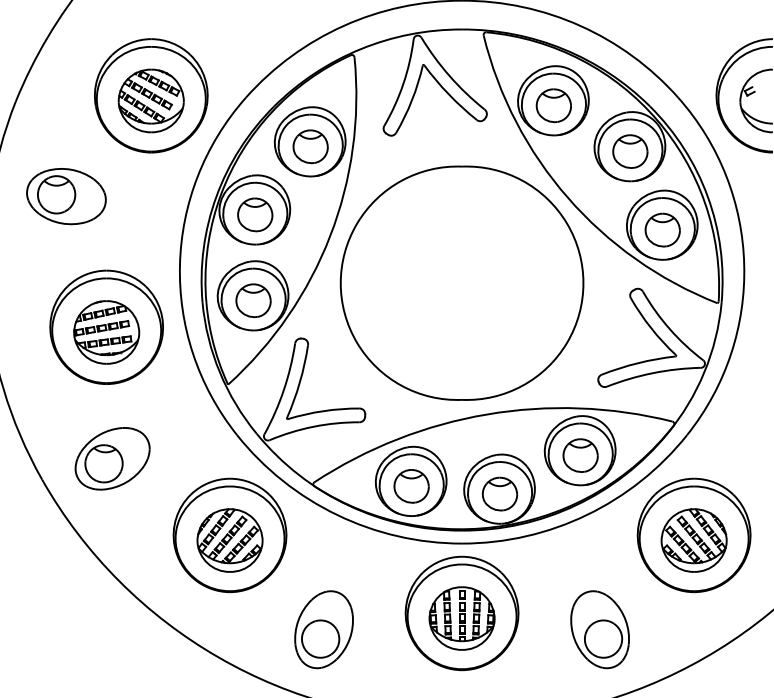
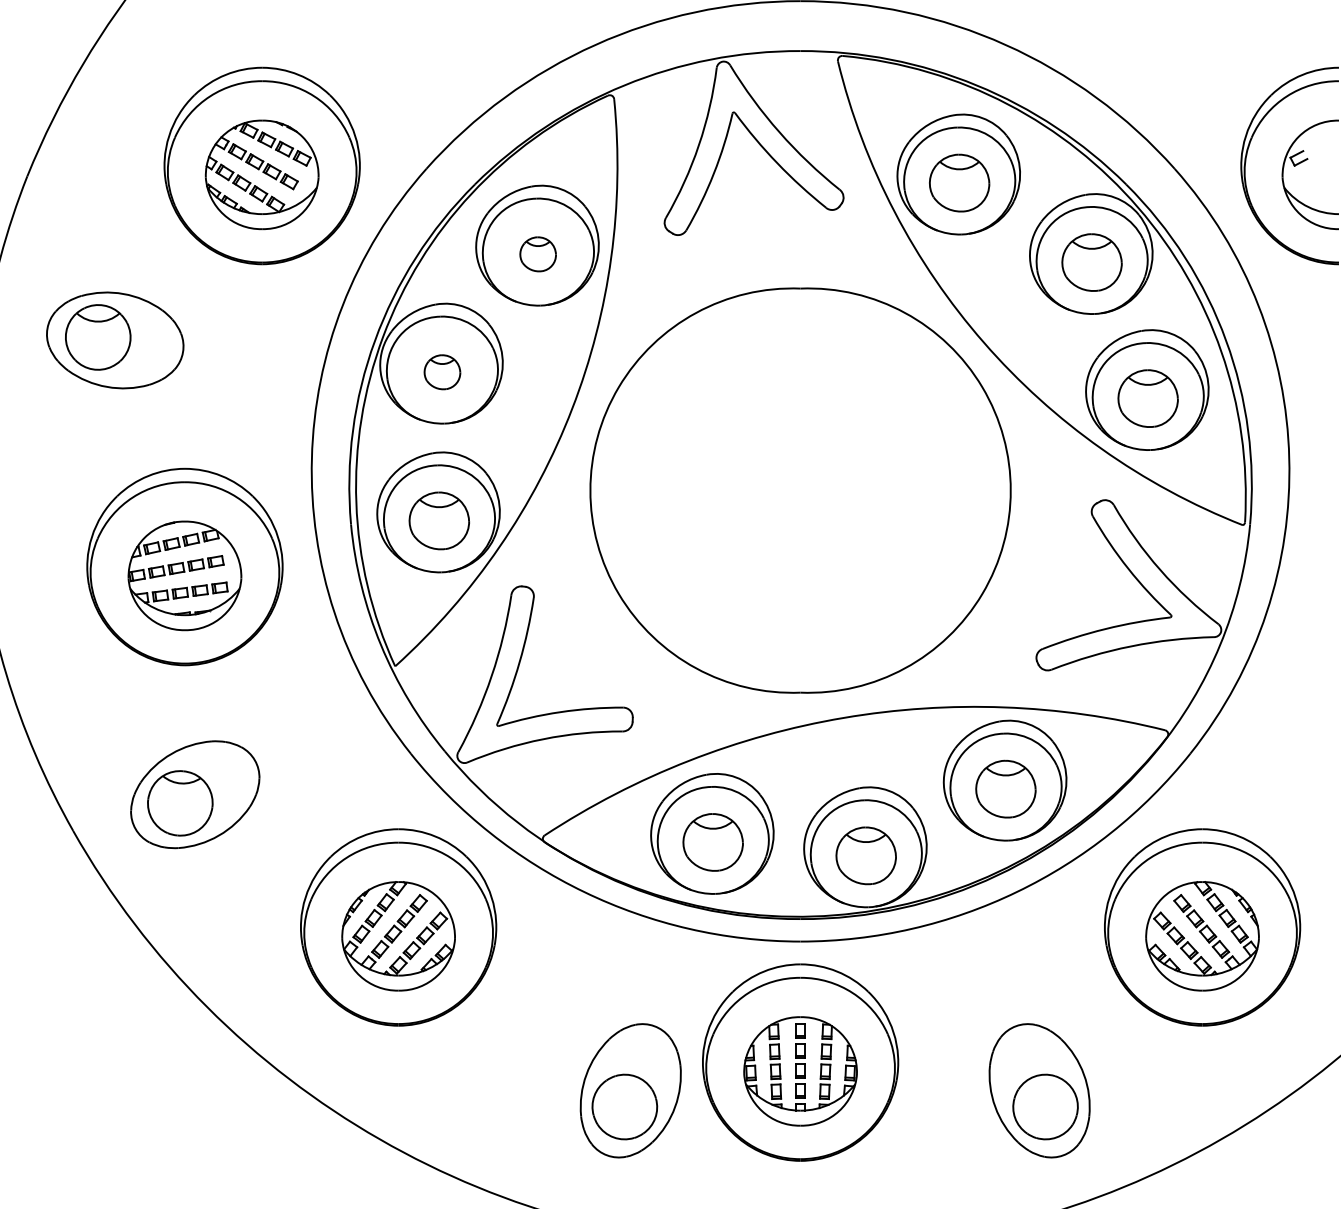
part: (310, 146) -> (537, 253), size x0.6
part: (255, 214) -> (442, 371), size x0.6
part: (323, 629) -> (629, 1090), moved

